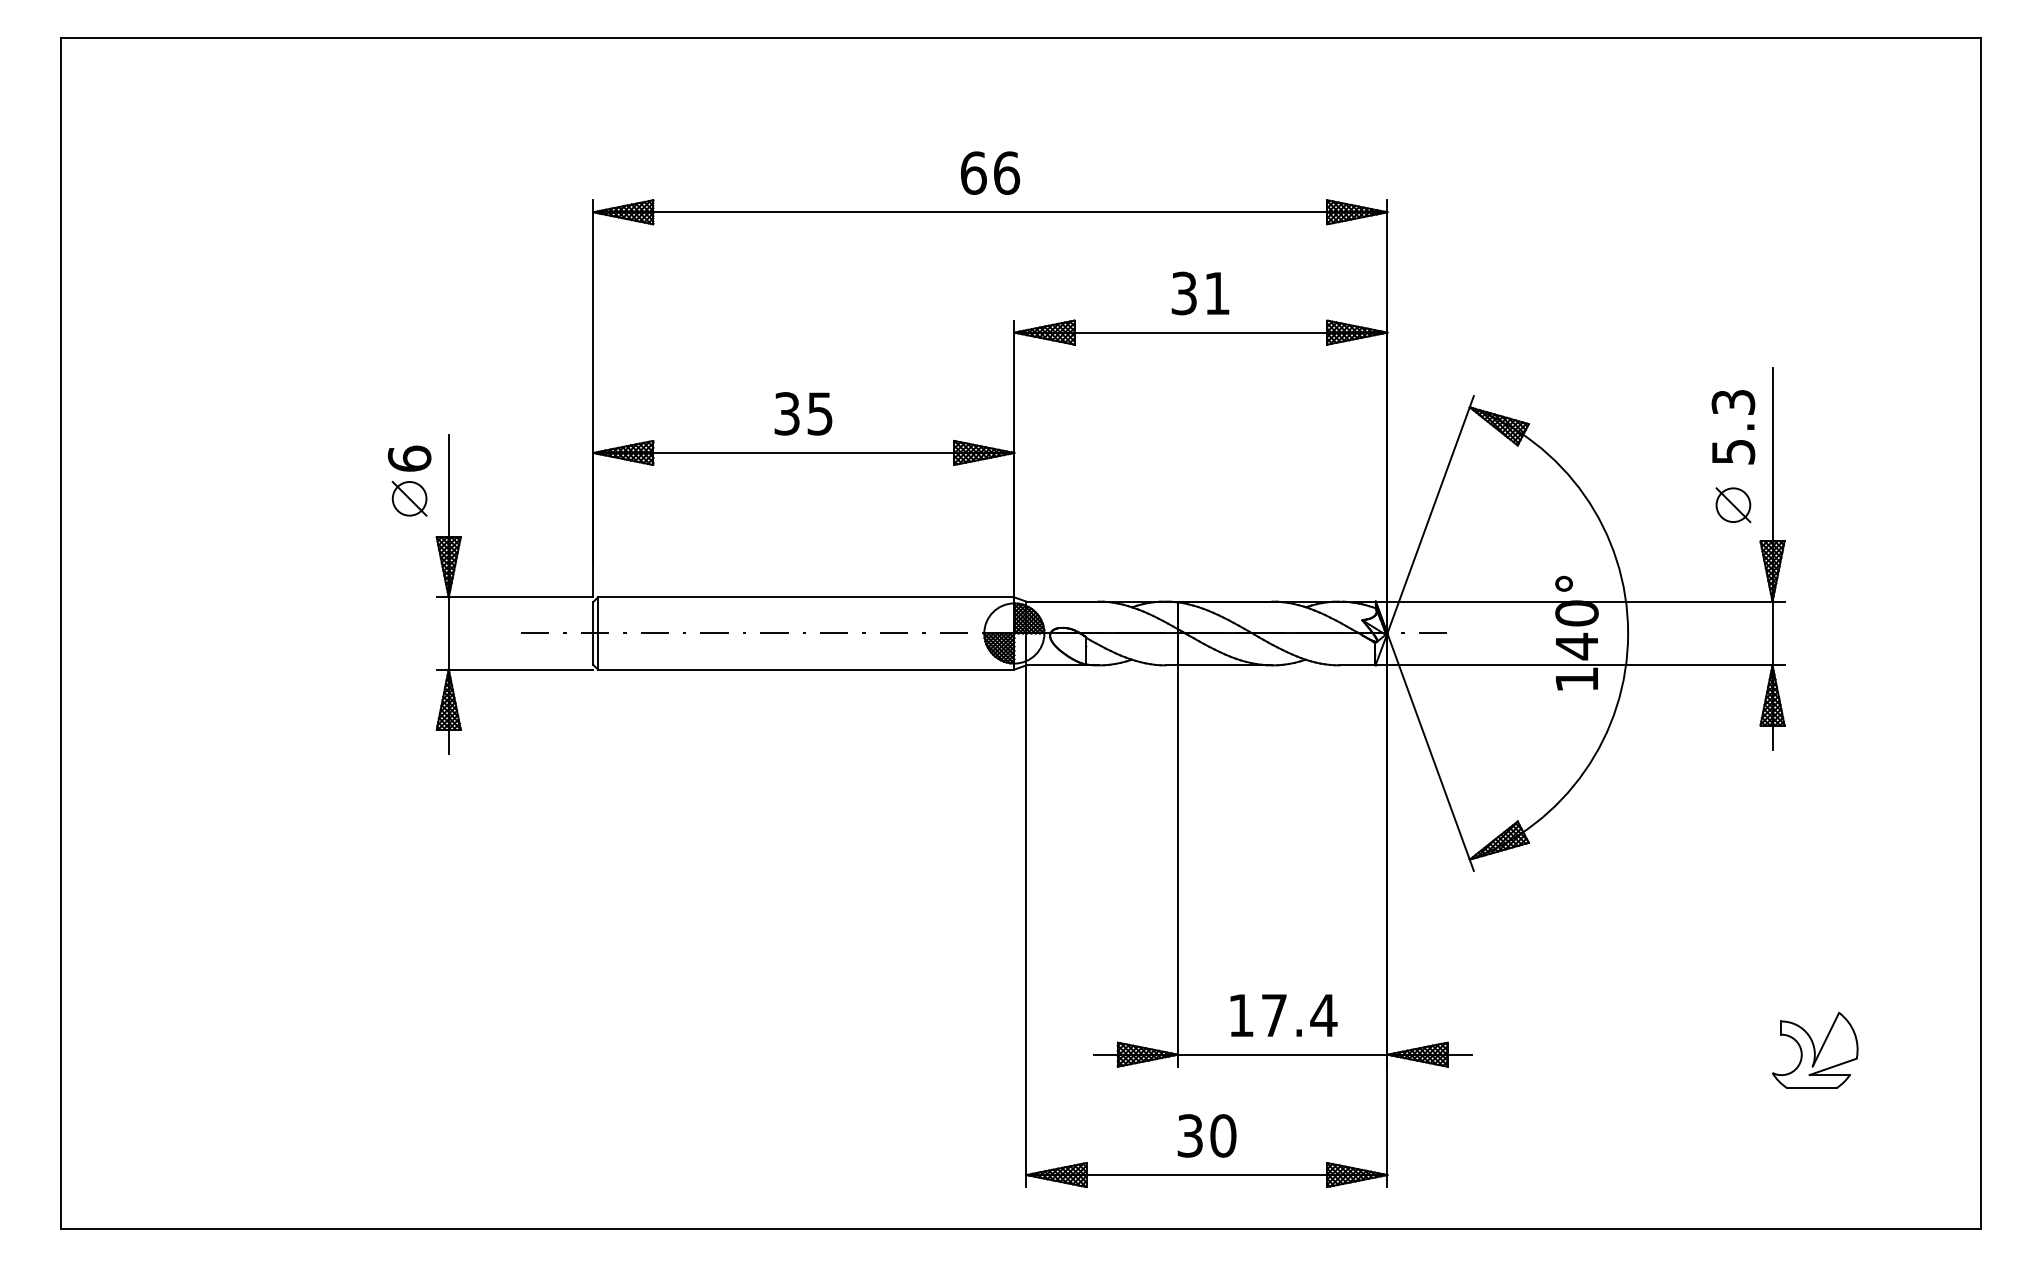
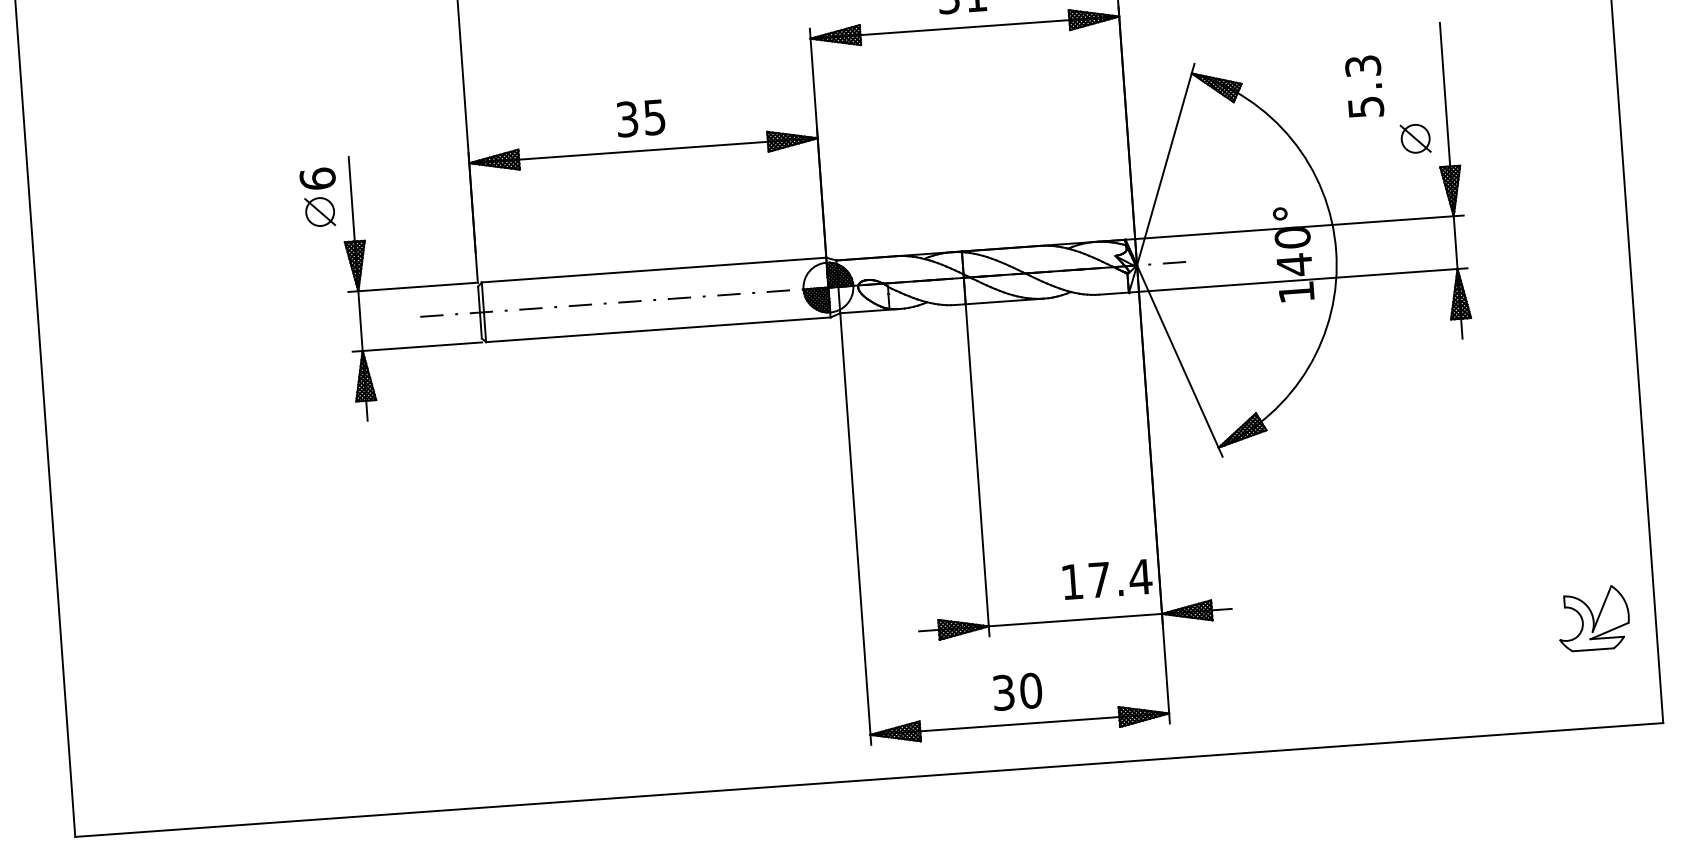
text: (1733, 427) -> (1364, 87), moved
text: (1283, 1015) -> (1107, 579), moved
part: (1815, 1050) -> (1593, 618), moved

